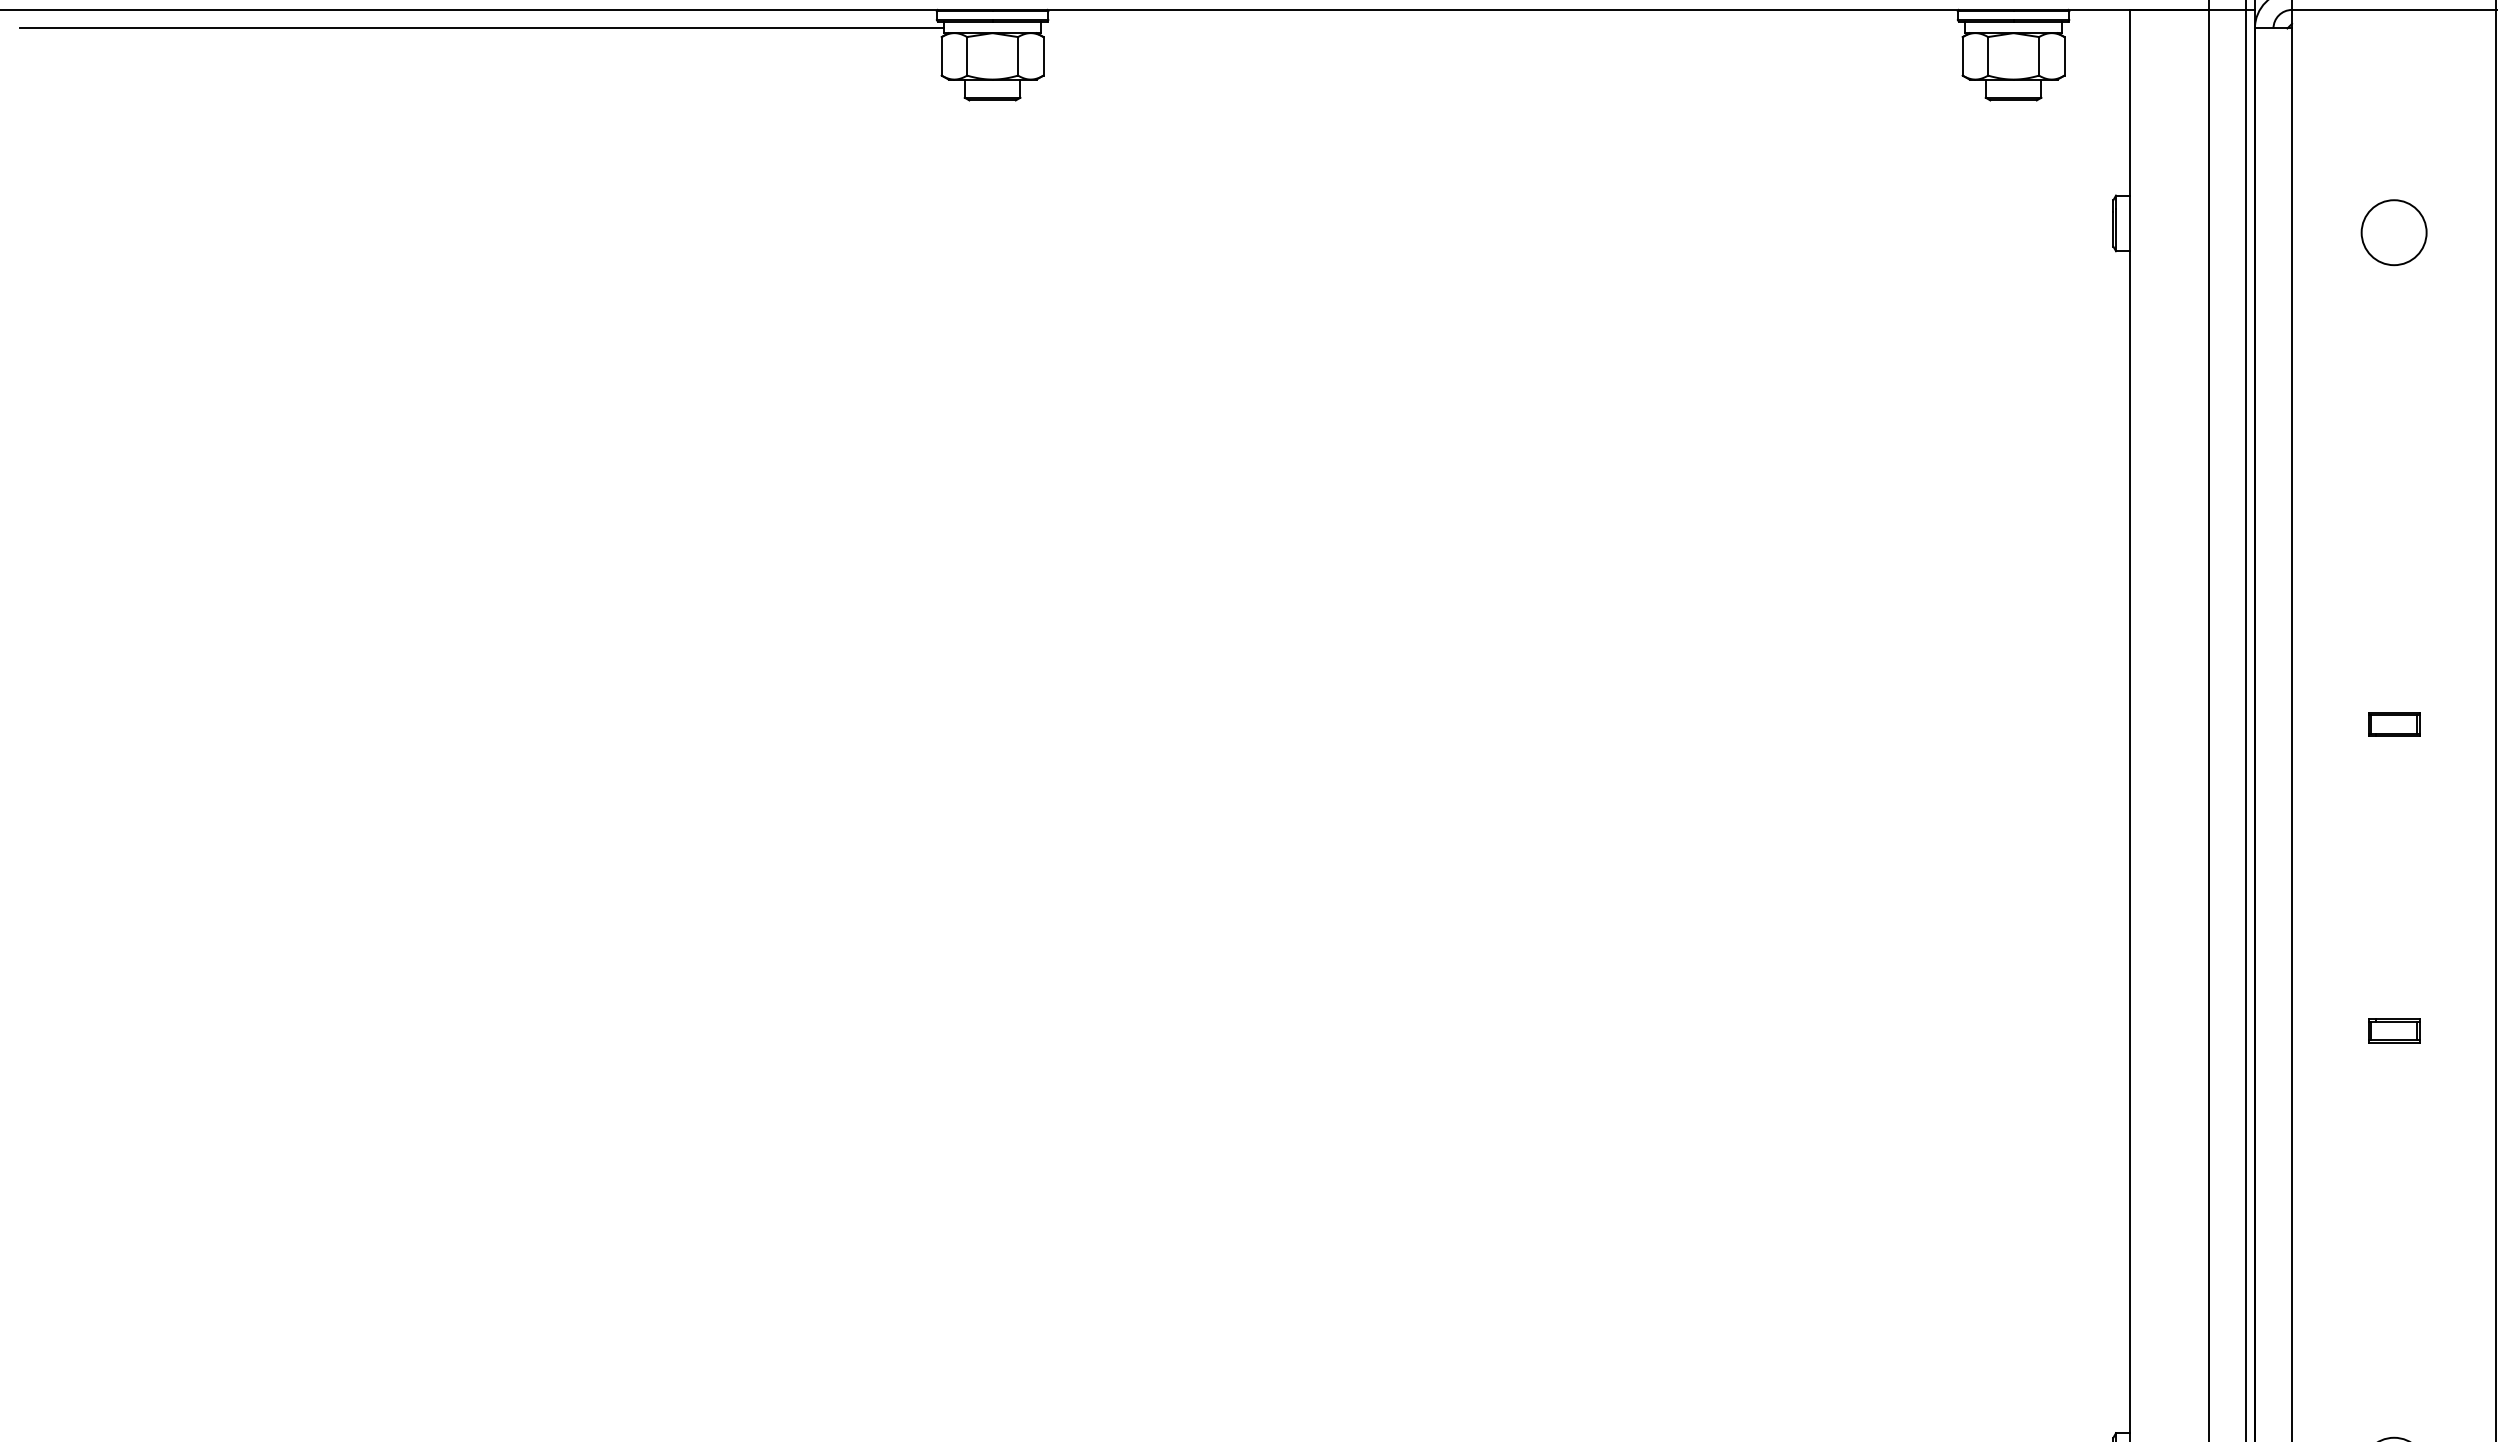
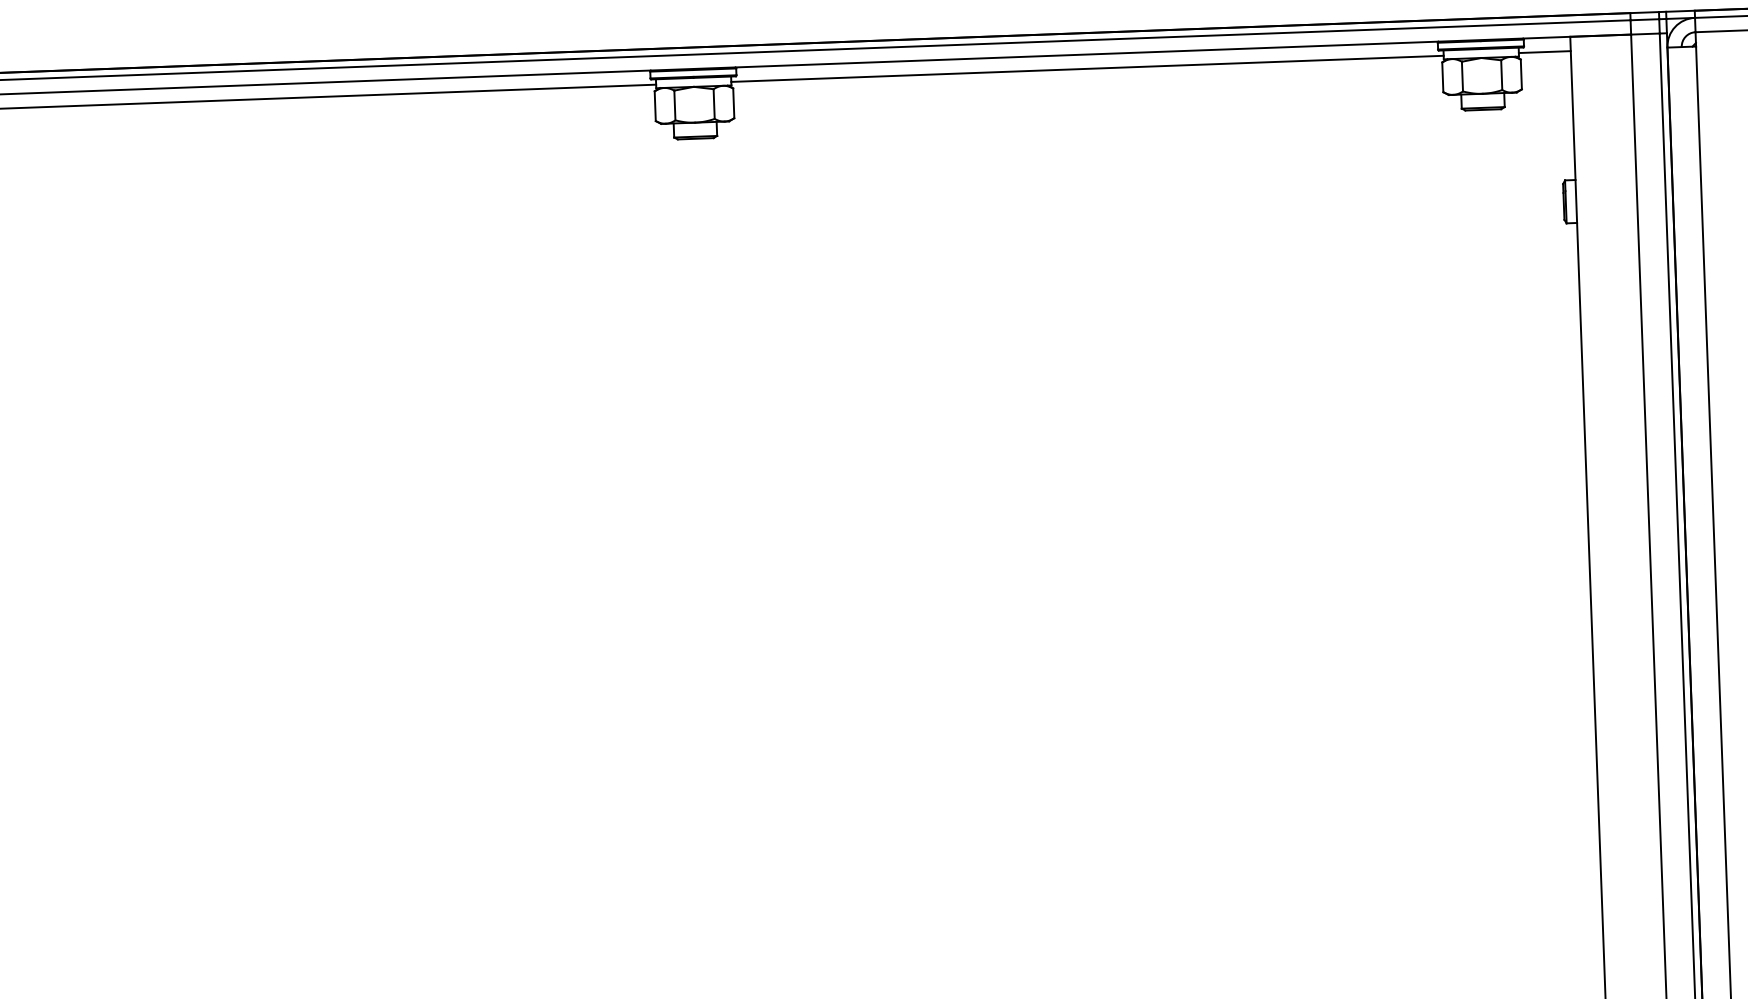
line: (1502, 28) -> (1087, 68), added
line: (2095, 28) -> (1544, 52), added

